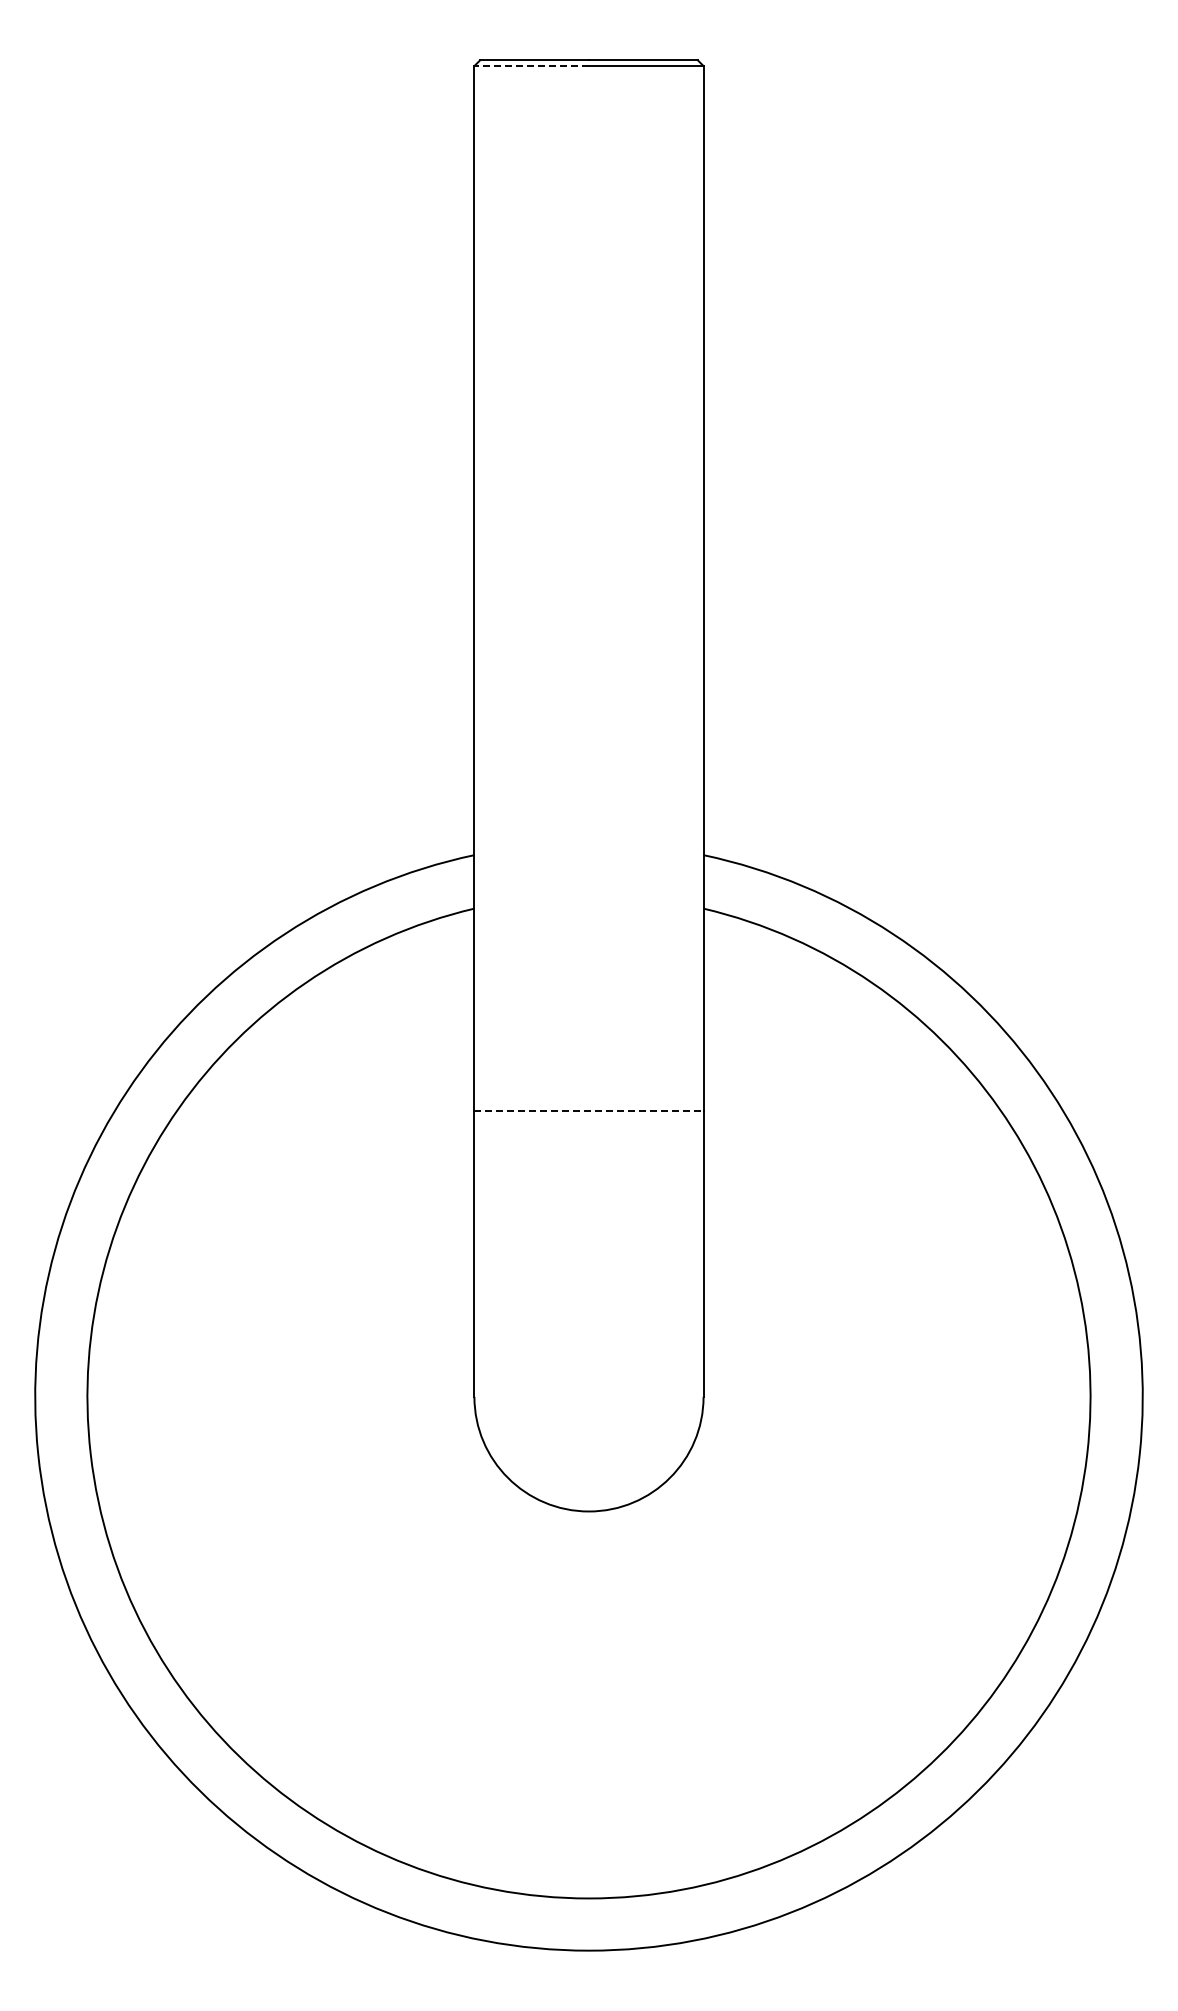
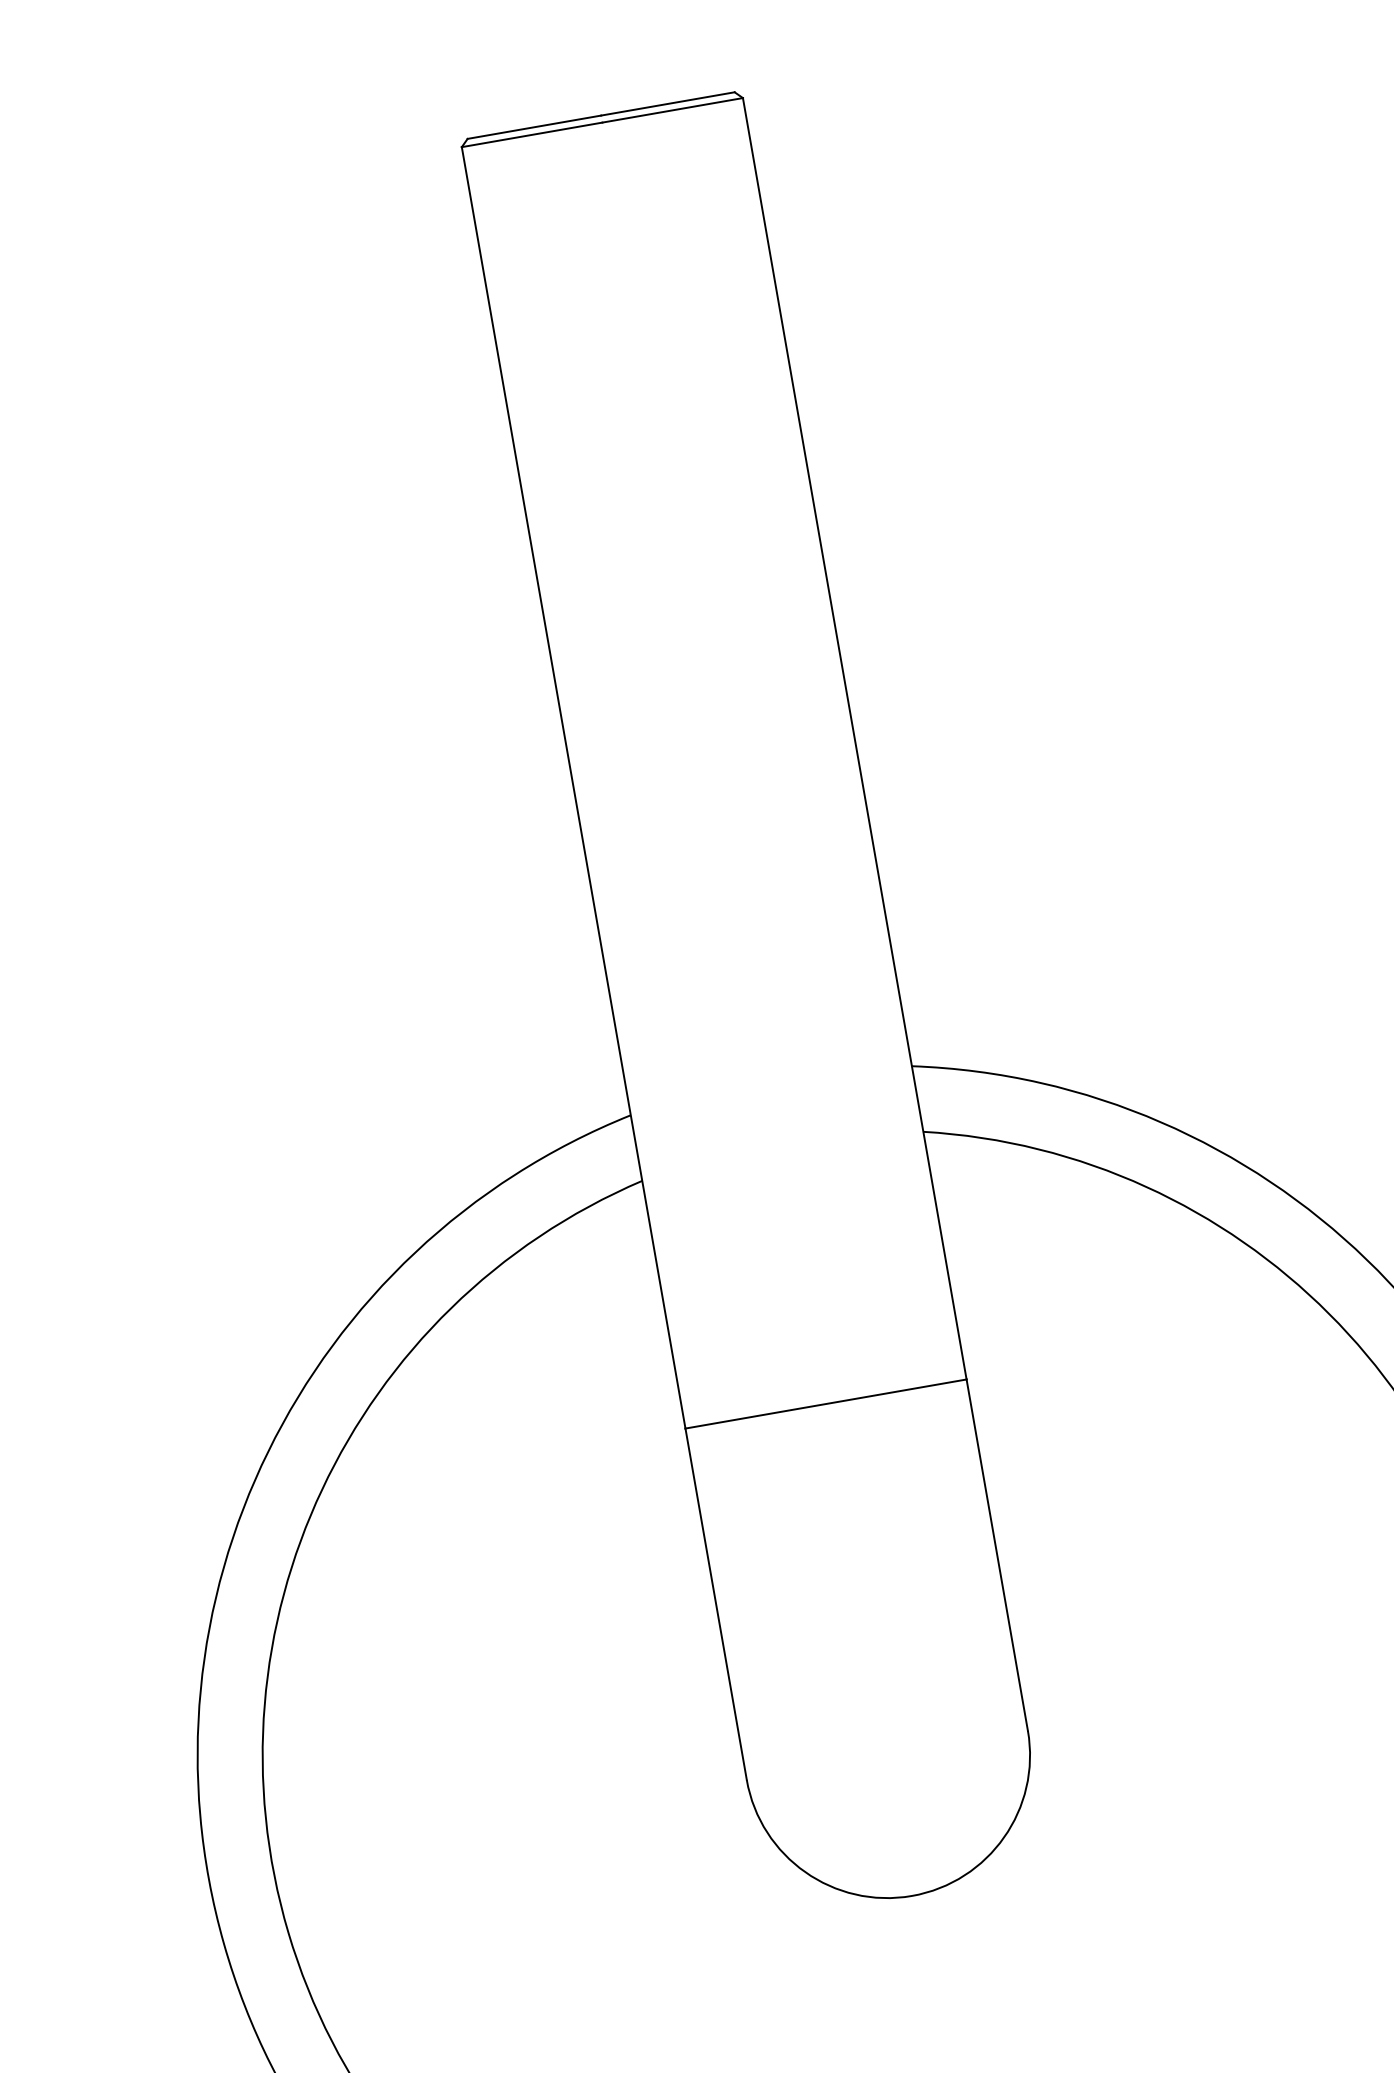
line: (531, 66) -> (531, 135), dashed -> solid
line: (589, 1110) -> (826, 1403), dashed -> solid

